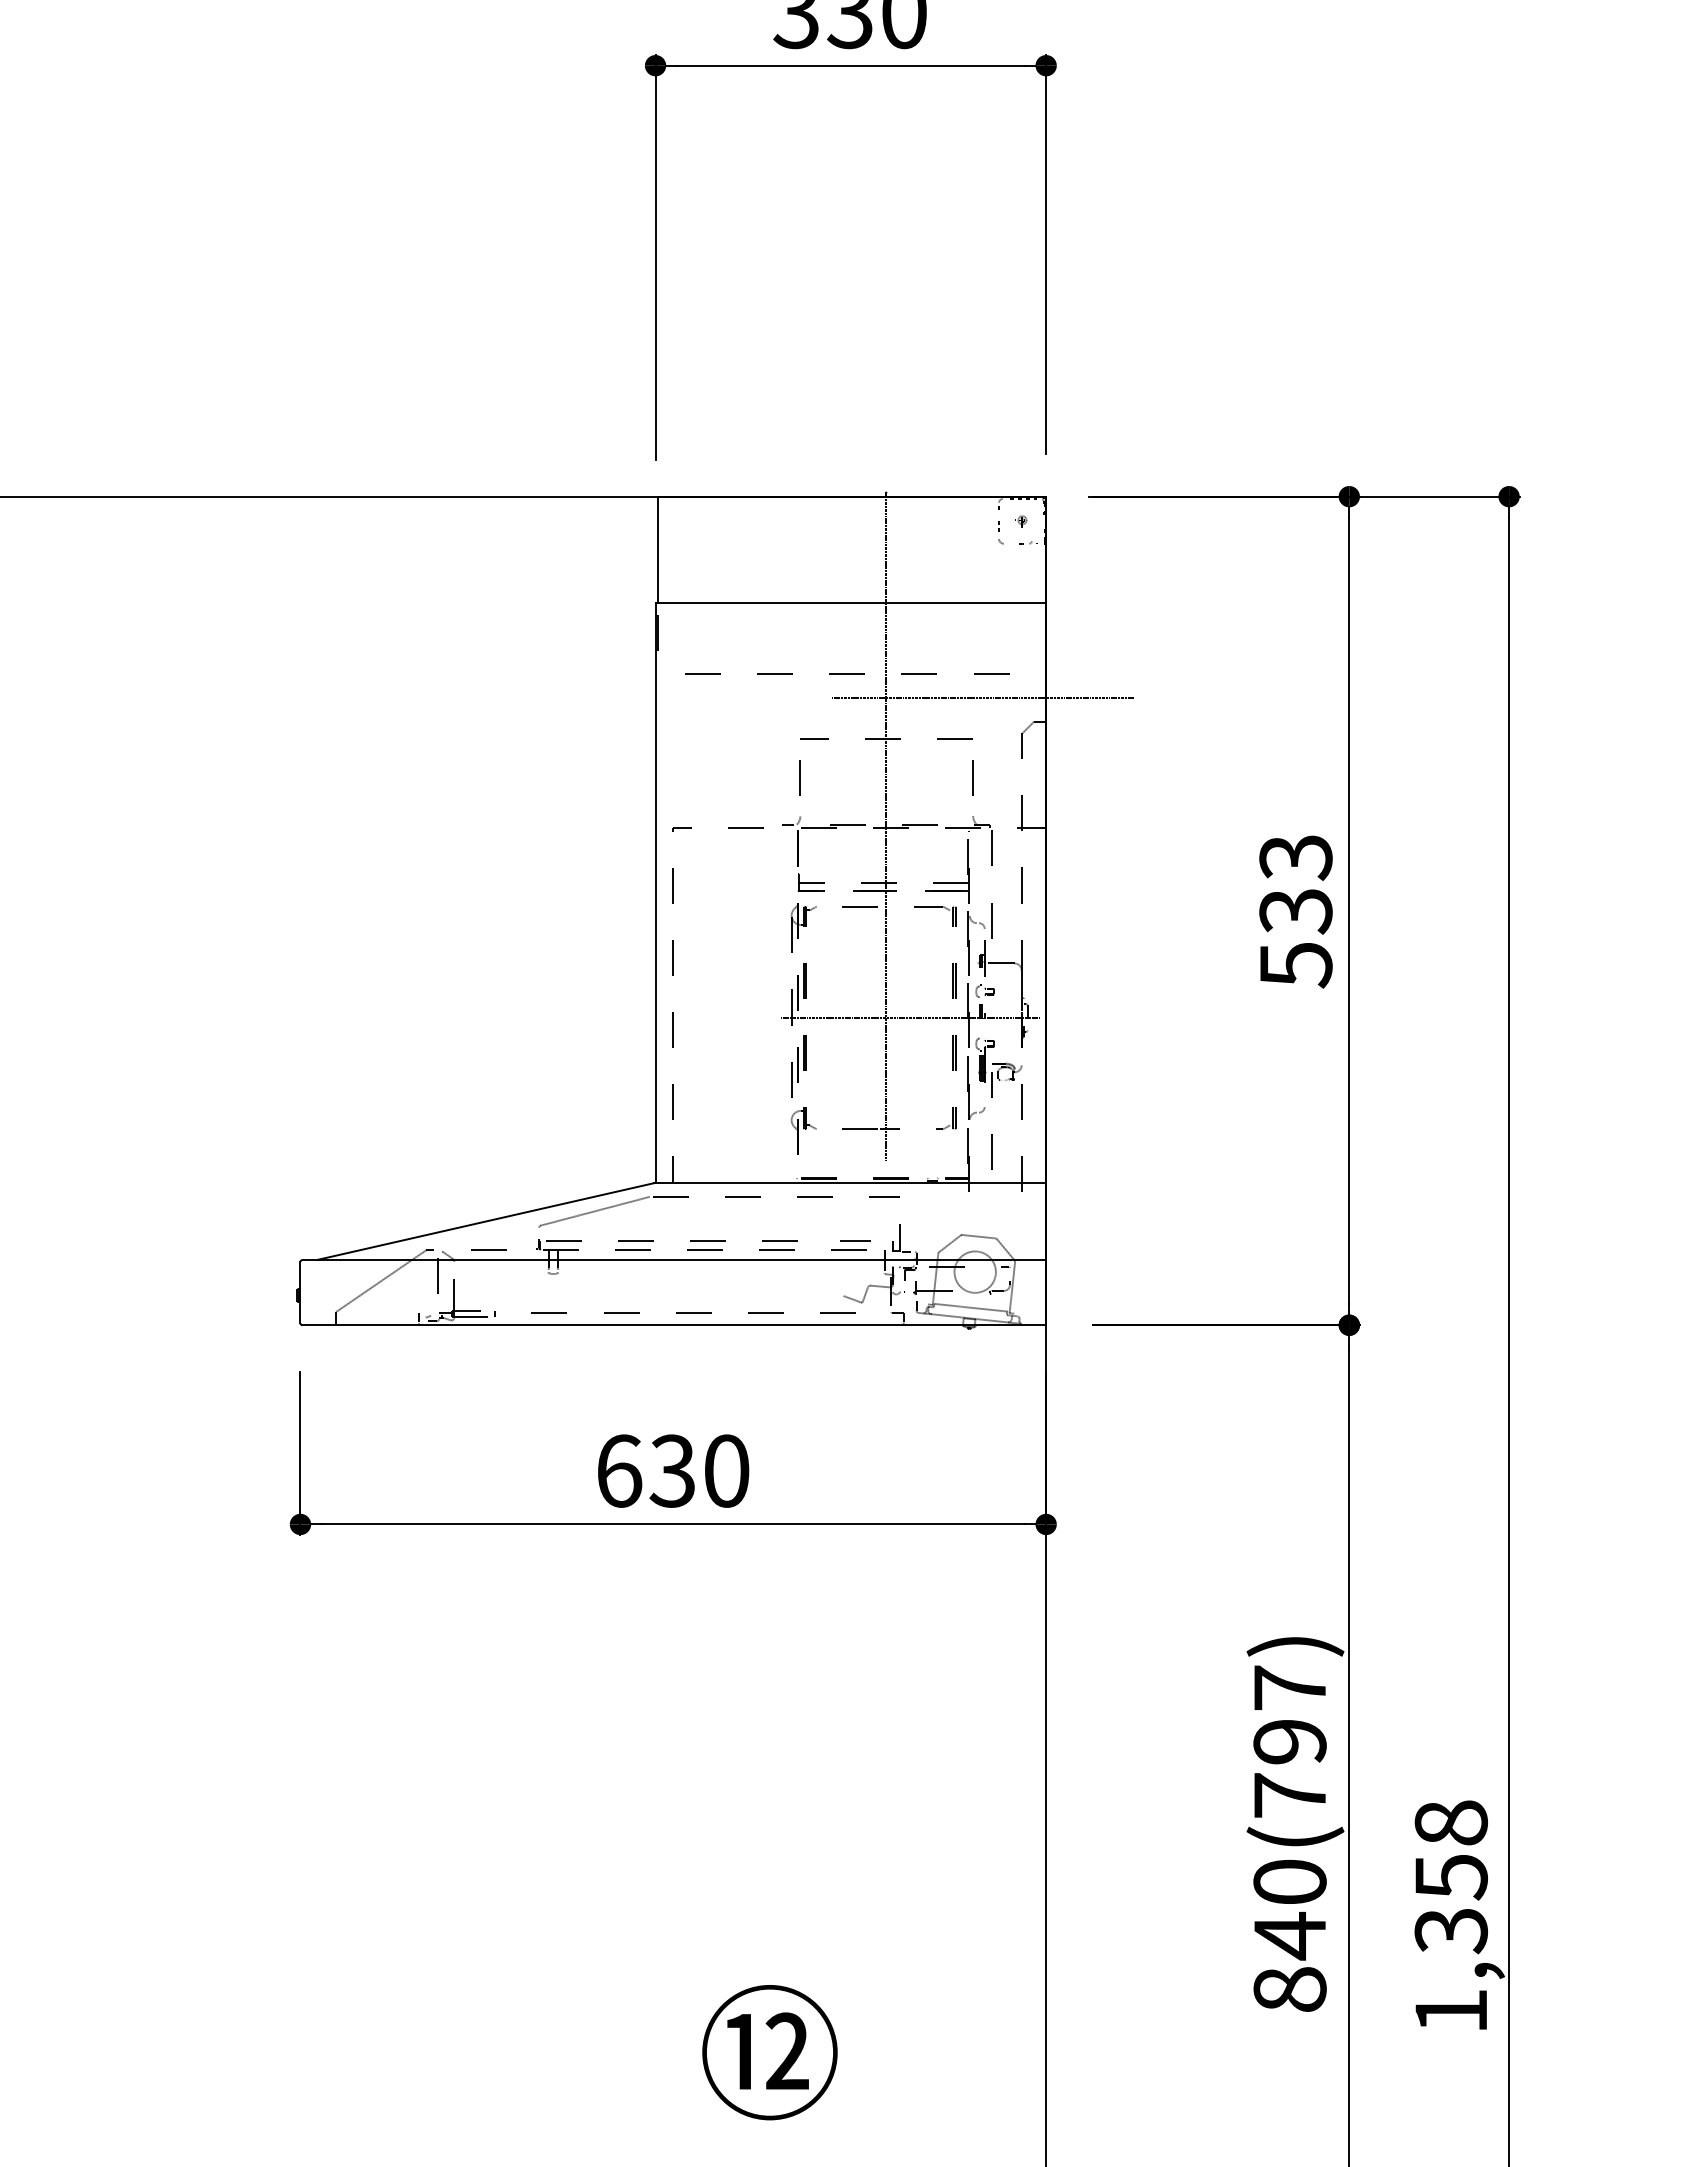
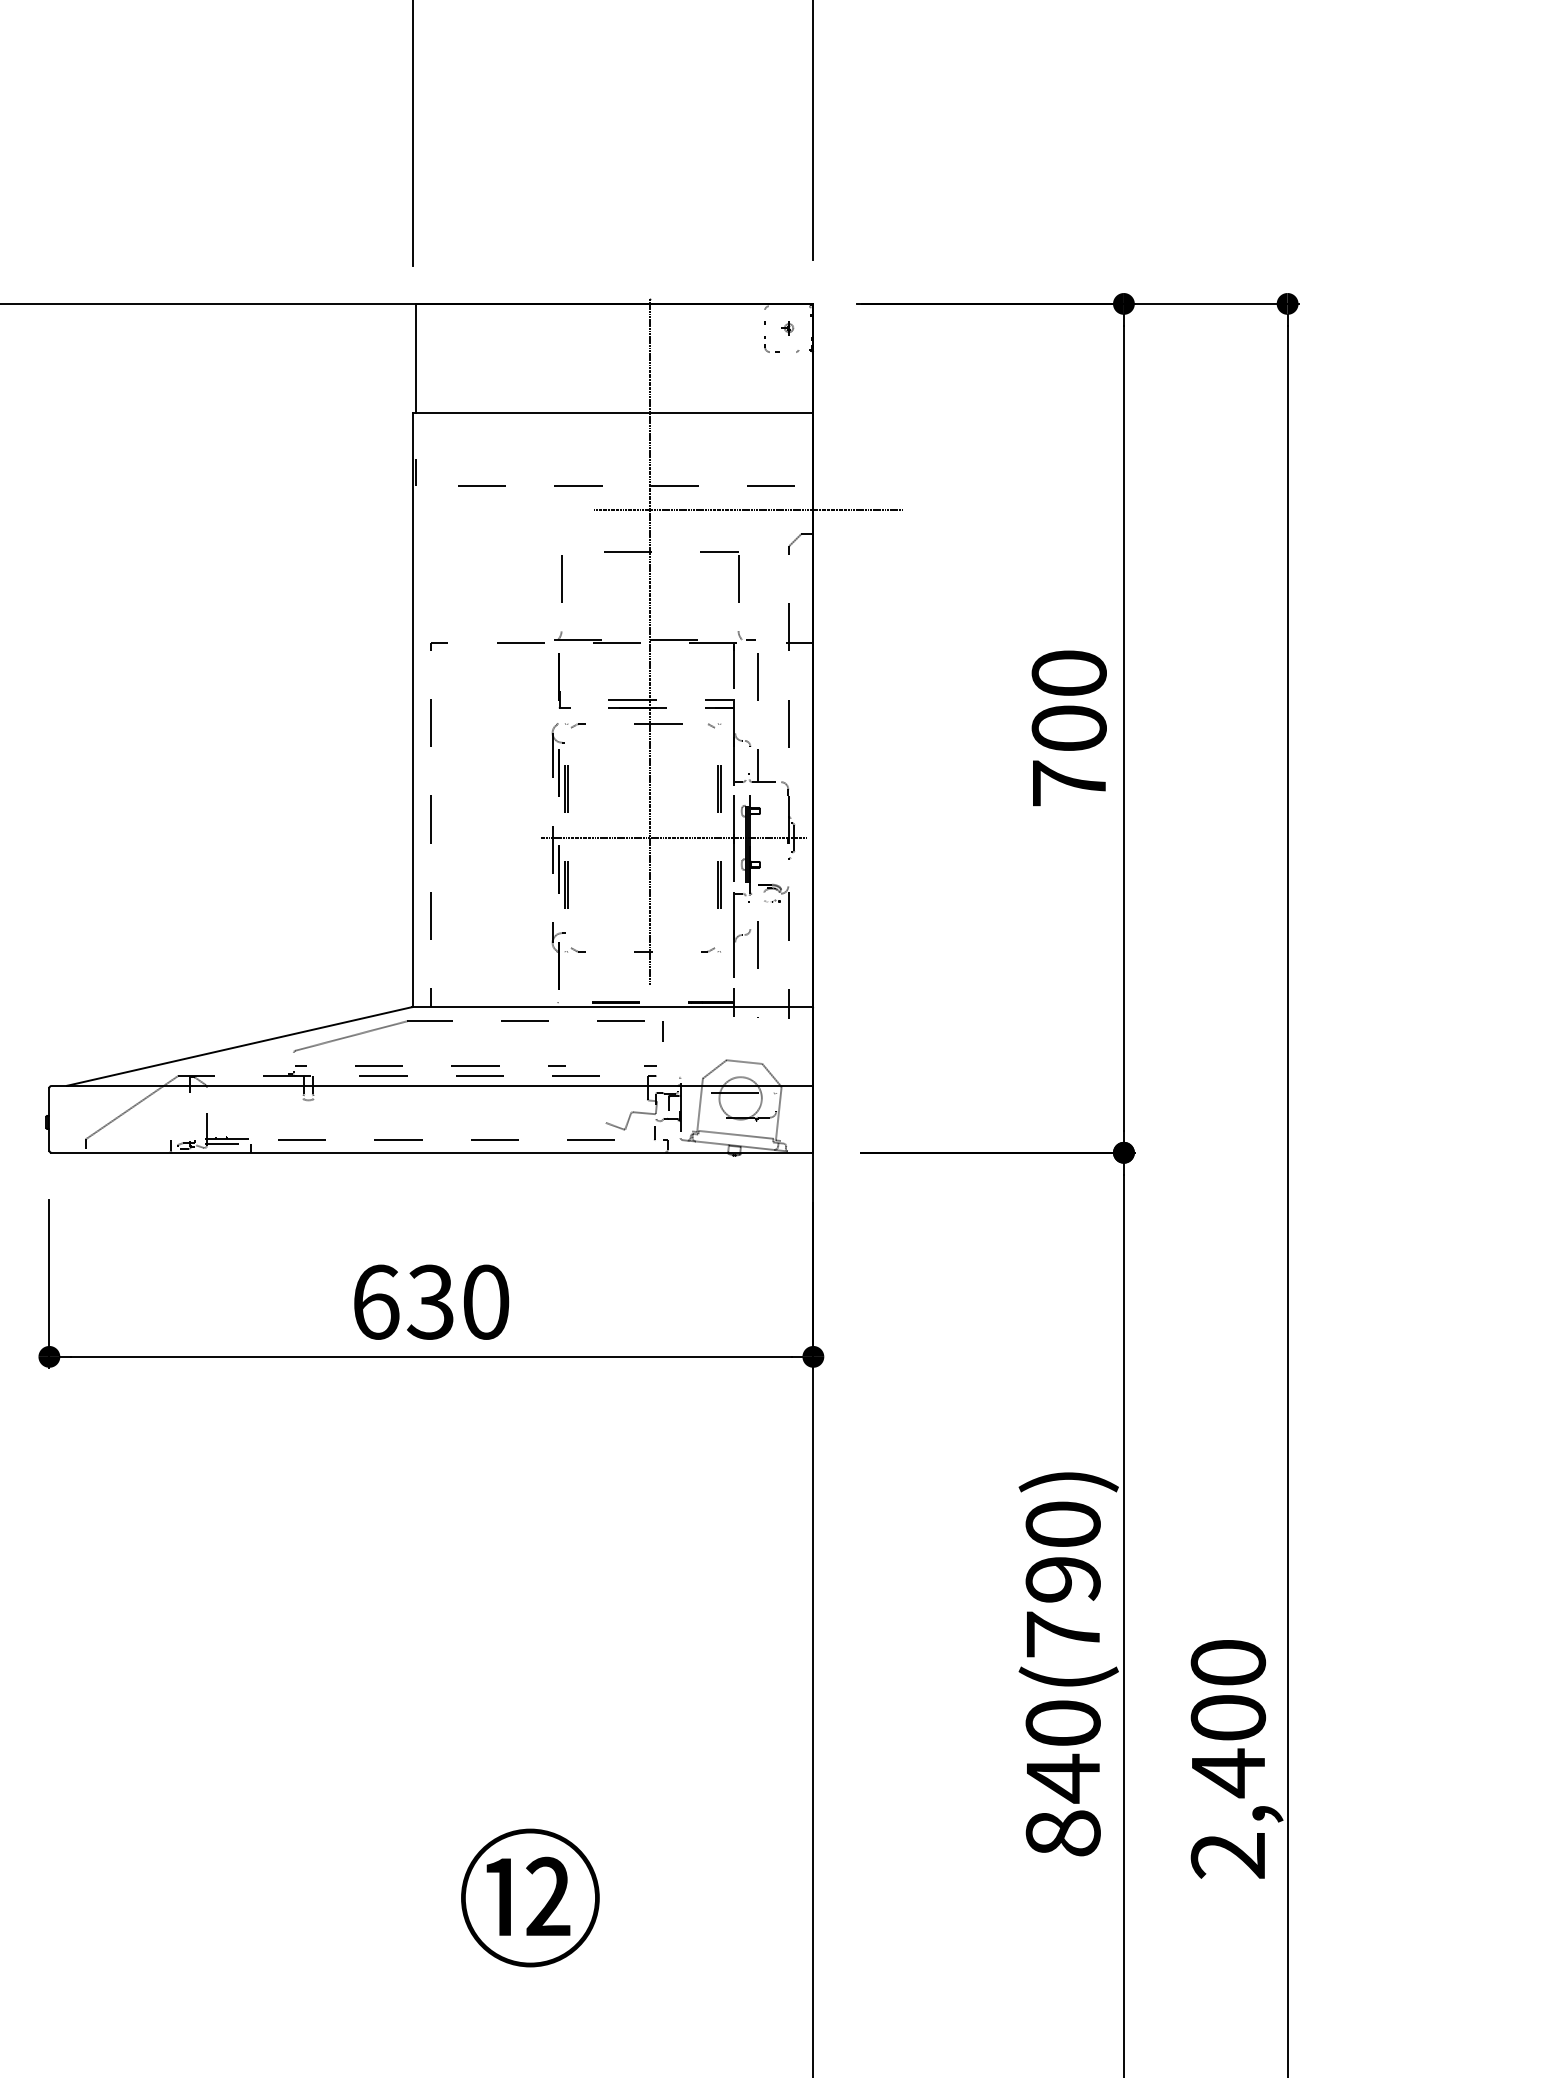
text: (1295, 911) -> (1068, 728), 533 -> 700
text: (1289, 1687) -> (1062, 1523), 840(797) -> 840(790)
text: (1451, 1916) -> (1228, 1758), 1,358 -> 2,400

